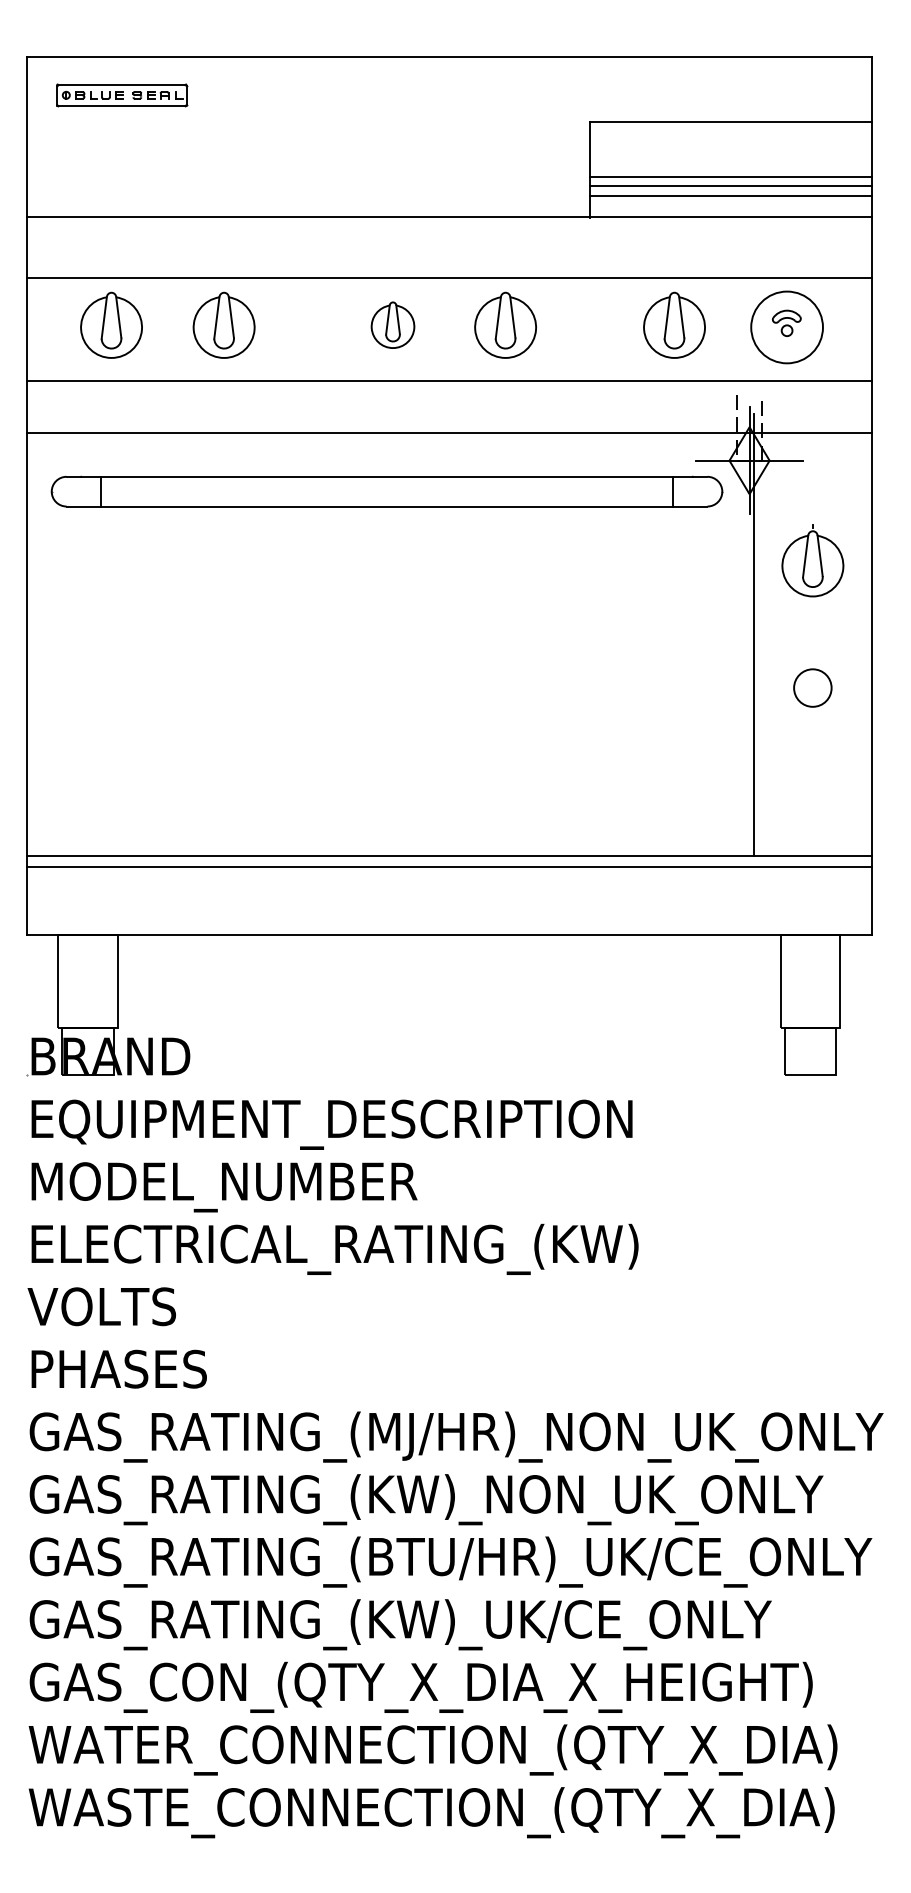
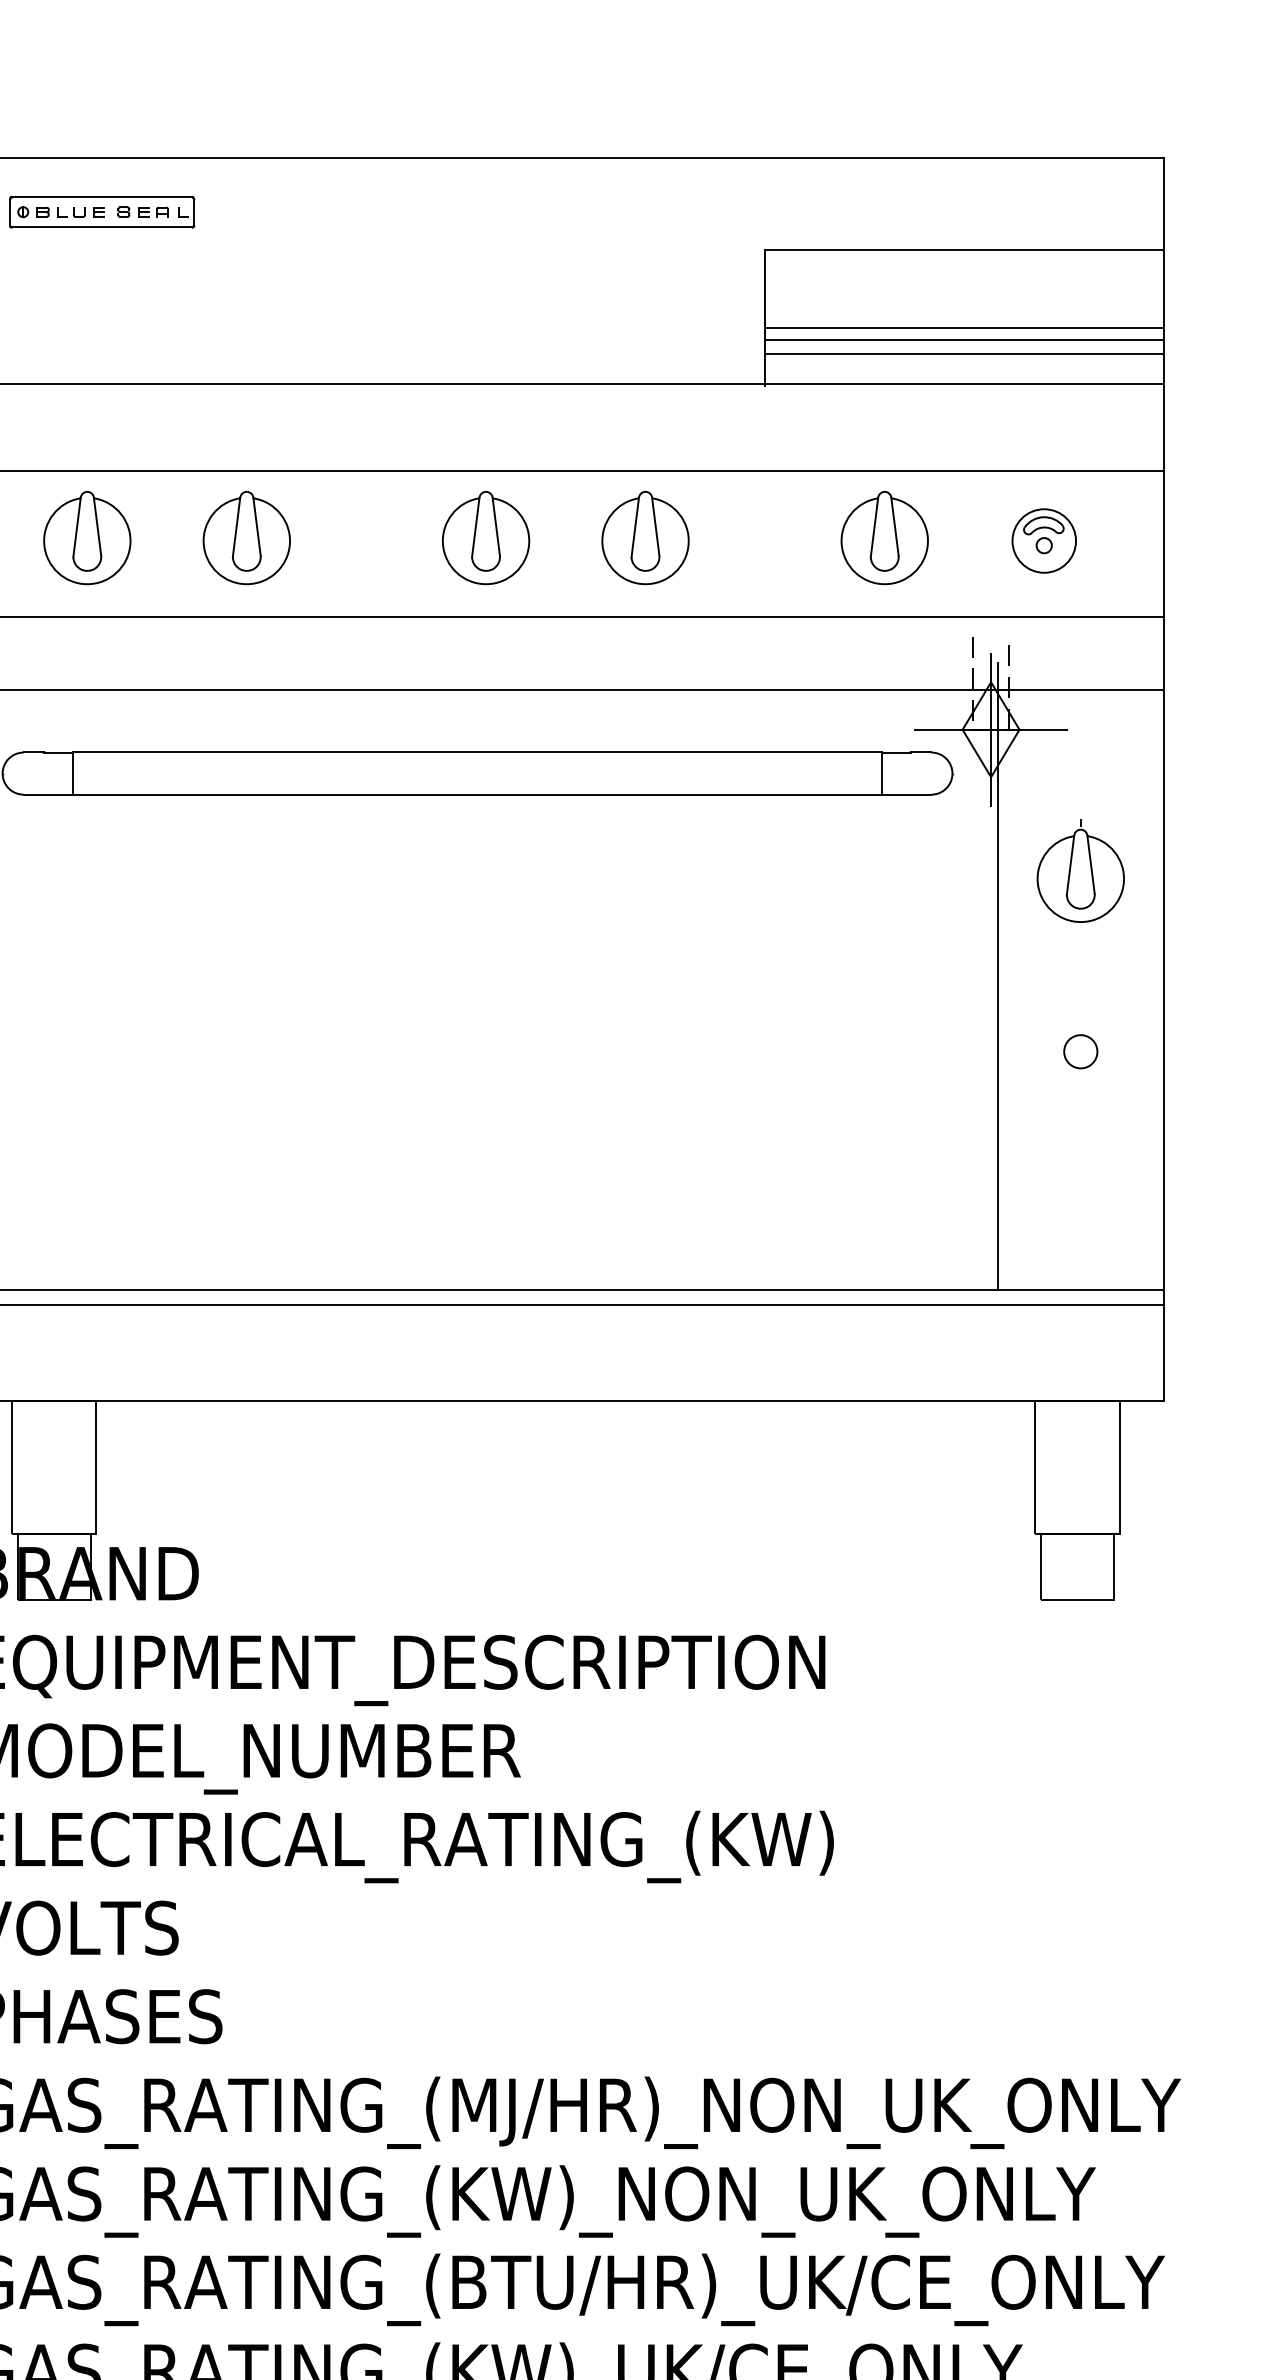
part: (392, 324) -> (485, 536), size x1.43
circle: (786, 327) -> (1043, 541), size x0.62
circle: (812, 687) -> (1080, 1050), size x0.62

